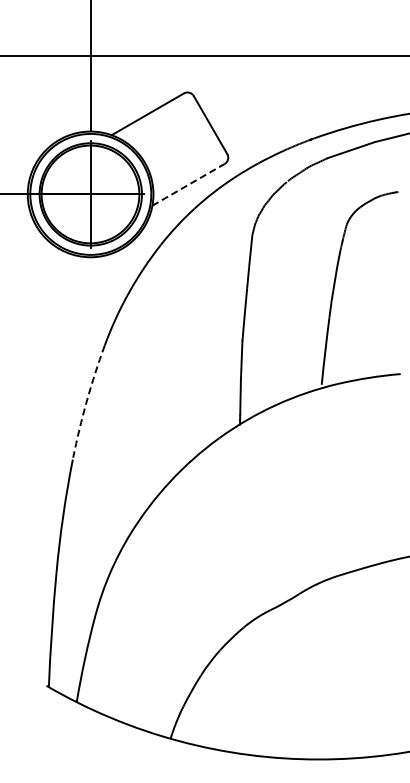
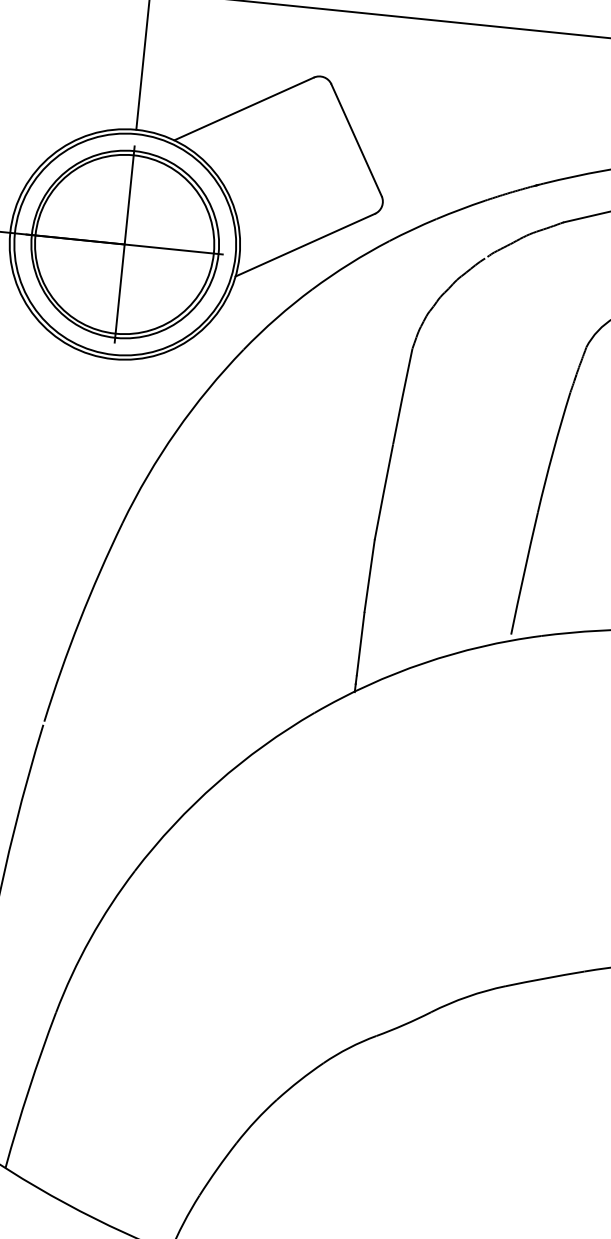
line: (188, 184) -> (305, 244), dashed -> solid
arc: (86, 401) -> (79, 621), dashed -> solid

